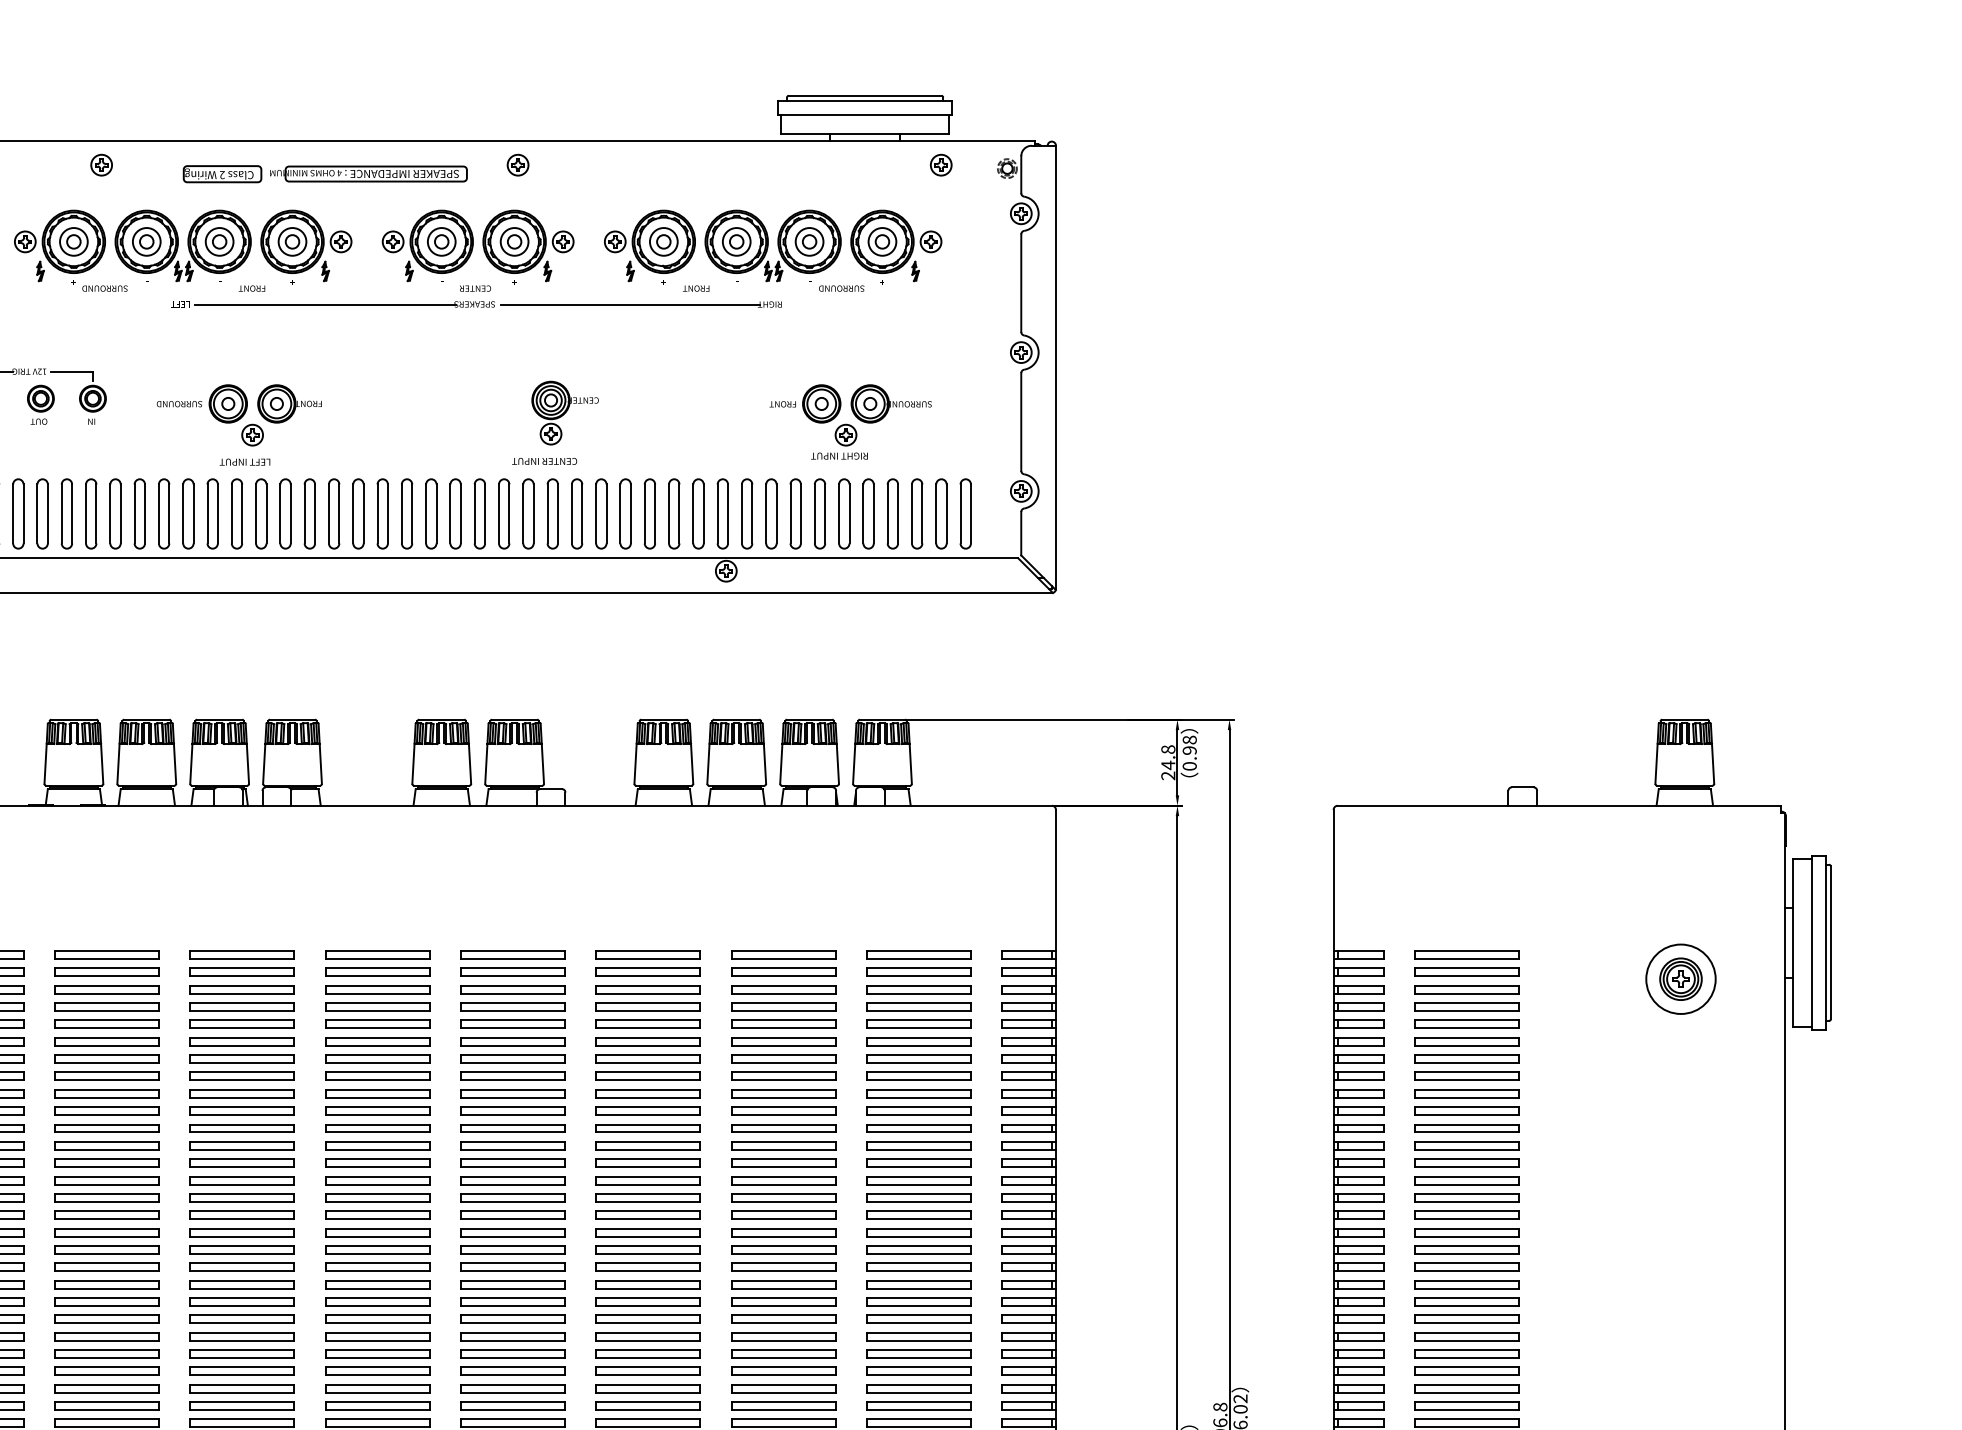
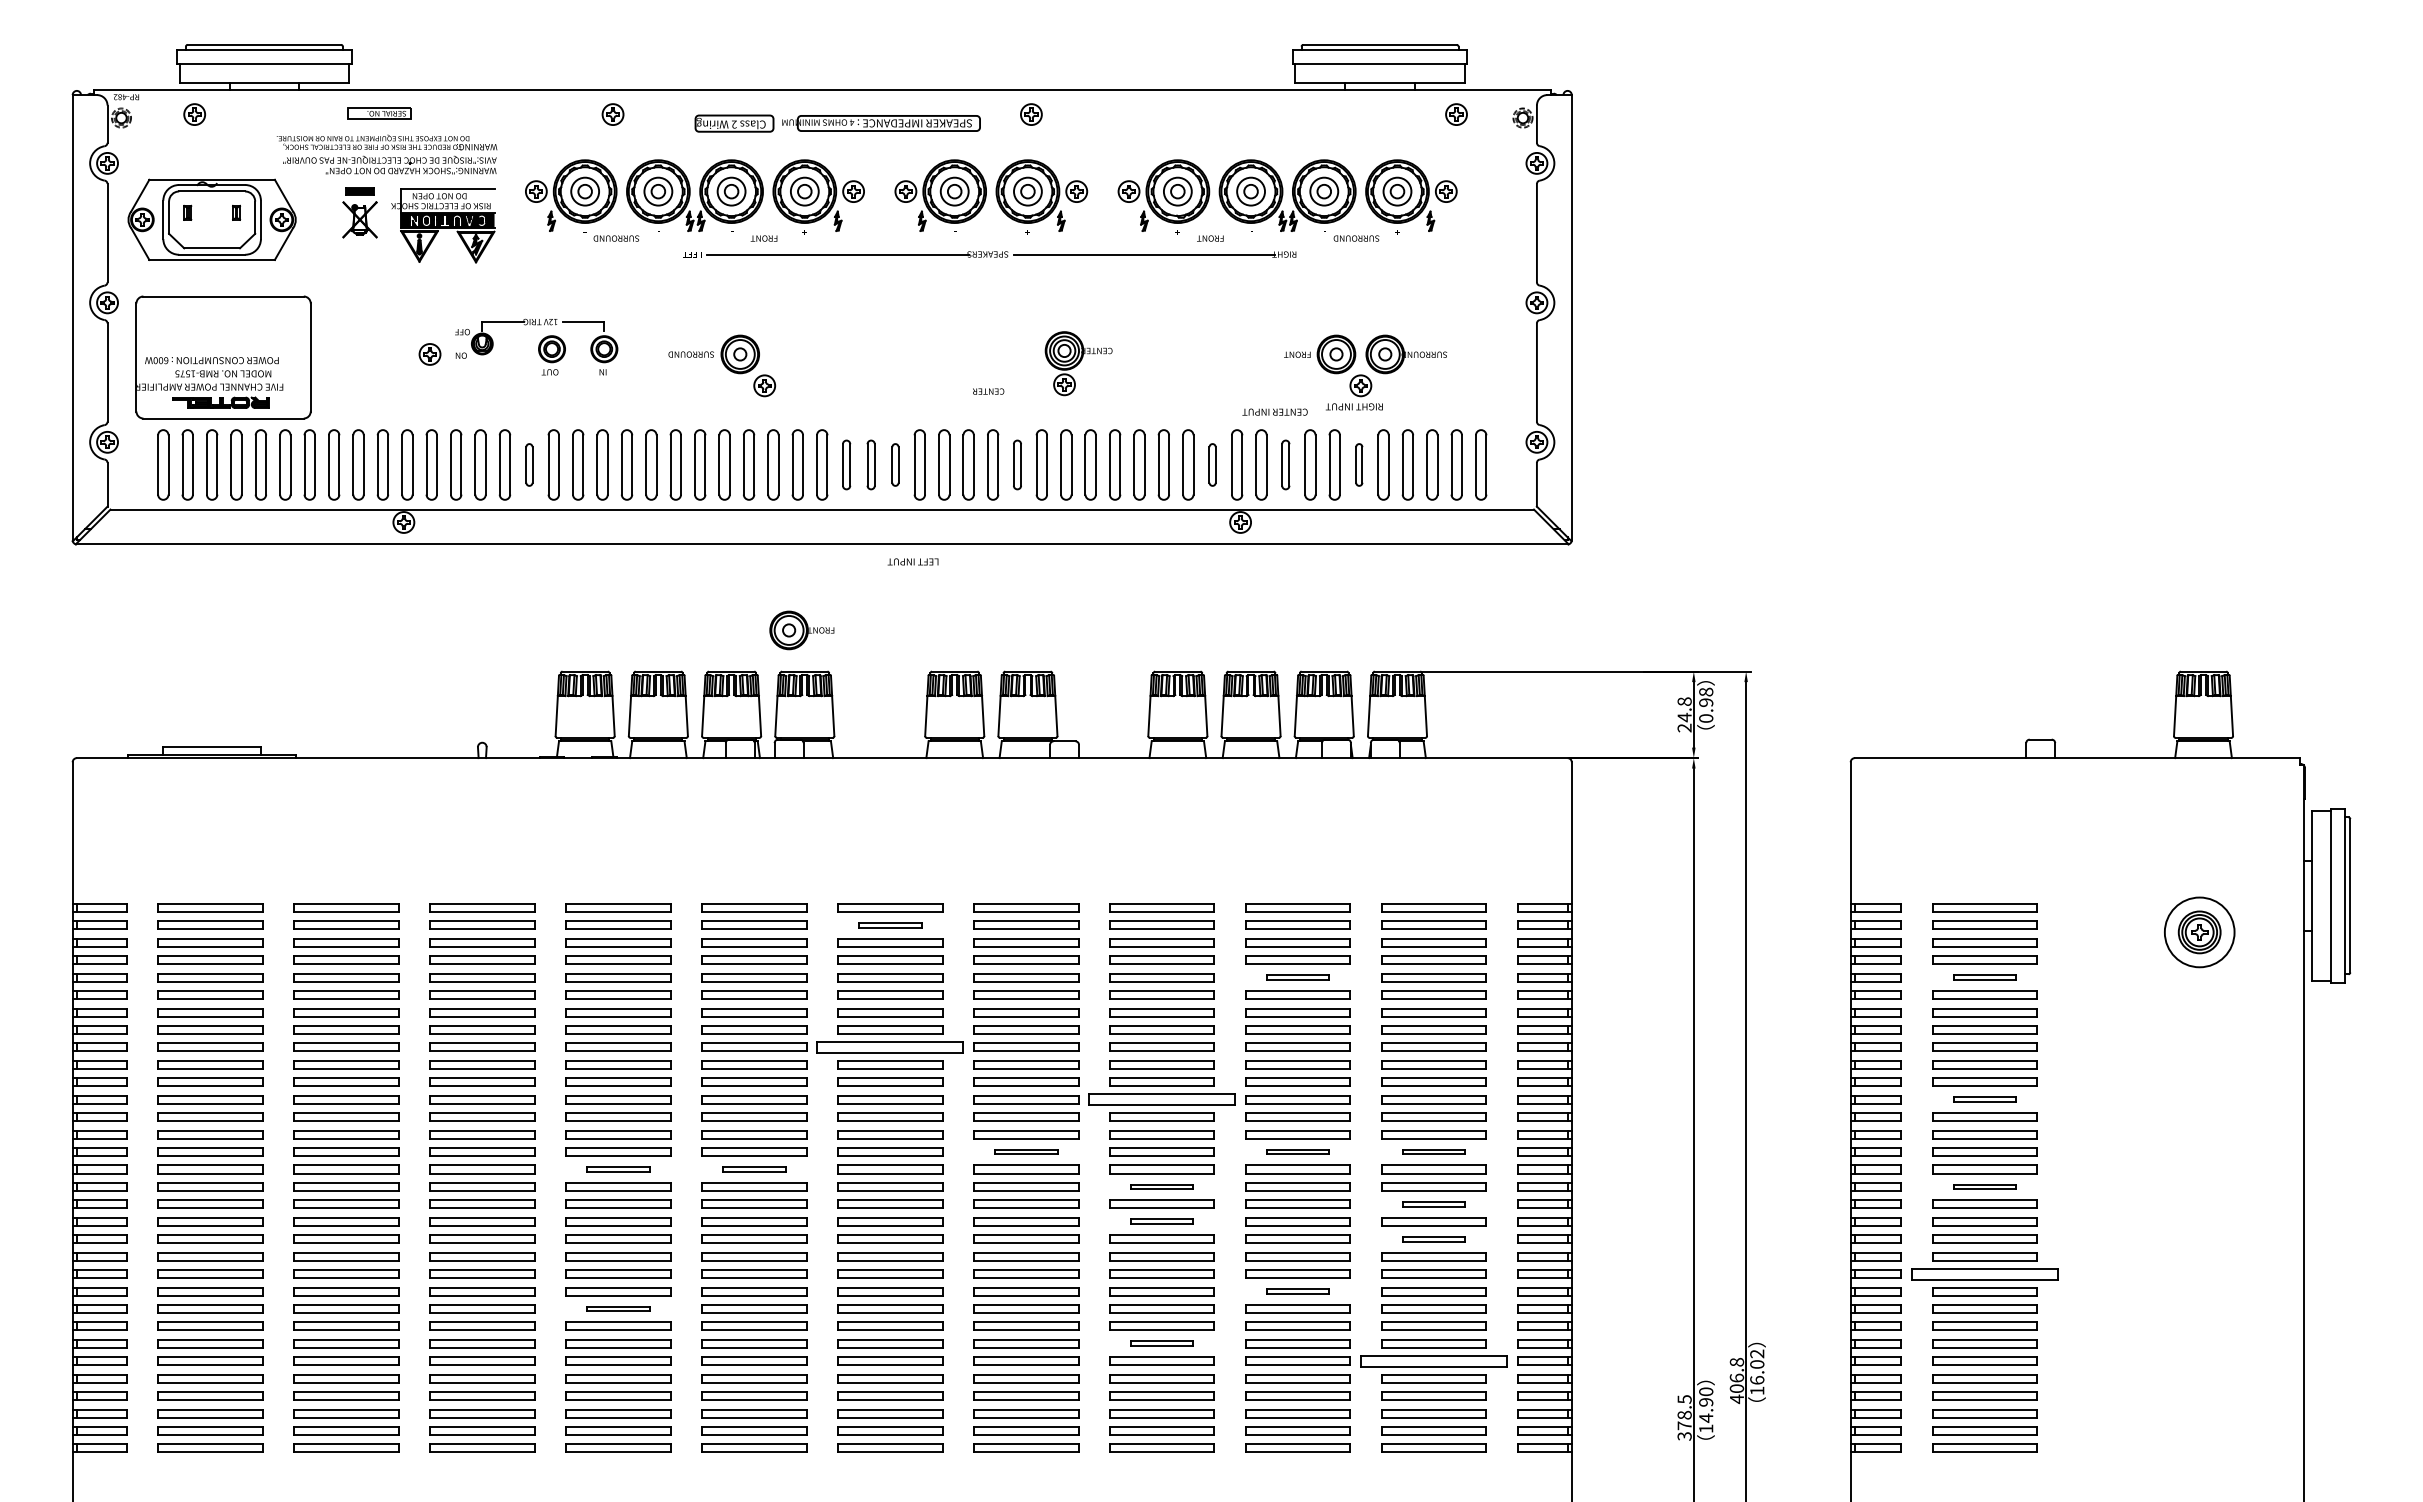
text: (475, 288) -> (988, 391), moved
part: (289, 404) -> (801, 630), moved
text: (544, 460) -> (1274, 411), moved
text: (244, 461) -> (912, 561), moved
part: (18, 513) -> (529, 464), size x0.6
part: (334, 513) -> (846, 464), size x0.7
part: (358, 513) -> (871, 464), size x0.7
part: (382, 513) -> (895, 464), size x0.6
part: (504, 513) -> (1017, 464), size x0.7
part: (698, 513) -> (1212, 464), size x0.6
part: (771, 513) -> (1285, 464), size x0.7
part: (844, 513) -> (1359, 464), size x0.6
part: (377, 971) -> (890, 924), size x0.6
part: (782, 1024) -> (1297, 977), size x0.6
part: (1466, 1024) -> (1984, 977), size x0.6
part: (377, 1092) -> (890, 1046), size x1.4
part: (647, 1145) -> (1161, 1099), size x1.4
part: (1466, 1145) -> (1984, 1099), size x0.6
part: (513, 1197) -> (1026, 1151), size x0.6
part: (782, 1197) -> (1297, 1151), size x0.6
part: (918, 1197) -> (1433, 1151), size x0.6
part: (107, 1215) -> (618, 1169), size x0.6
part: (242, 1215) -> (754, 1169), size x0.6
part: (647, 1232) -> (1161, 1186), size x0.6
part: (1466, 1232) -> (1984, 1186), size x0.6
part: (918, 1249) -> (1433, 1203), size x0.6
part: (647, 1267) -> (1161, 1221), size x0.6
part: (918, 1283) -> (1433, 1238), size x0.6
part: (1466, 1318) -> (1984, 1273), size x1.4
part: (782, 1336) -> (1297, 1291), size x0.6
part: (107, 1353) -> (618, 1308), size x0.6
part: (647, 1388) -> (1161, 1343), size x0.6
part: (918, 1405) -> (1433, 1360), size x1.4

